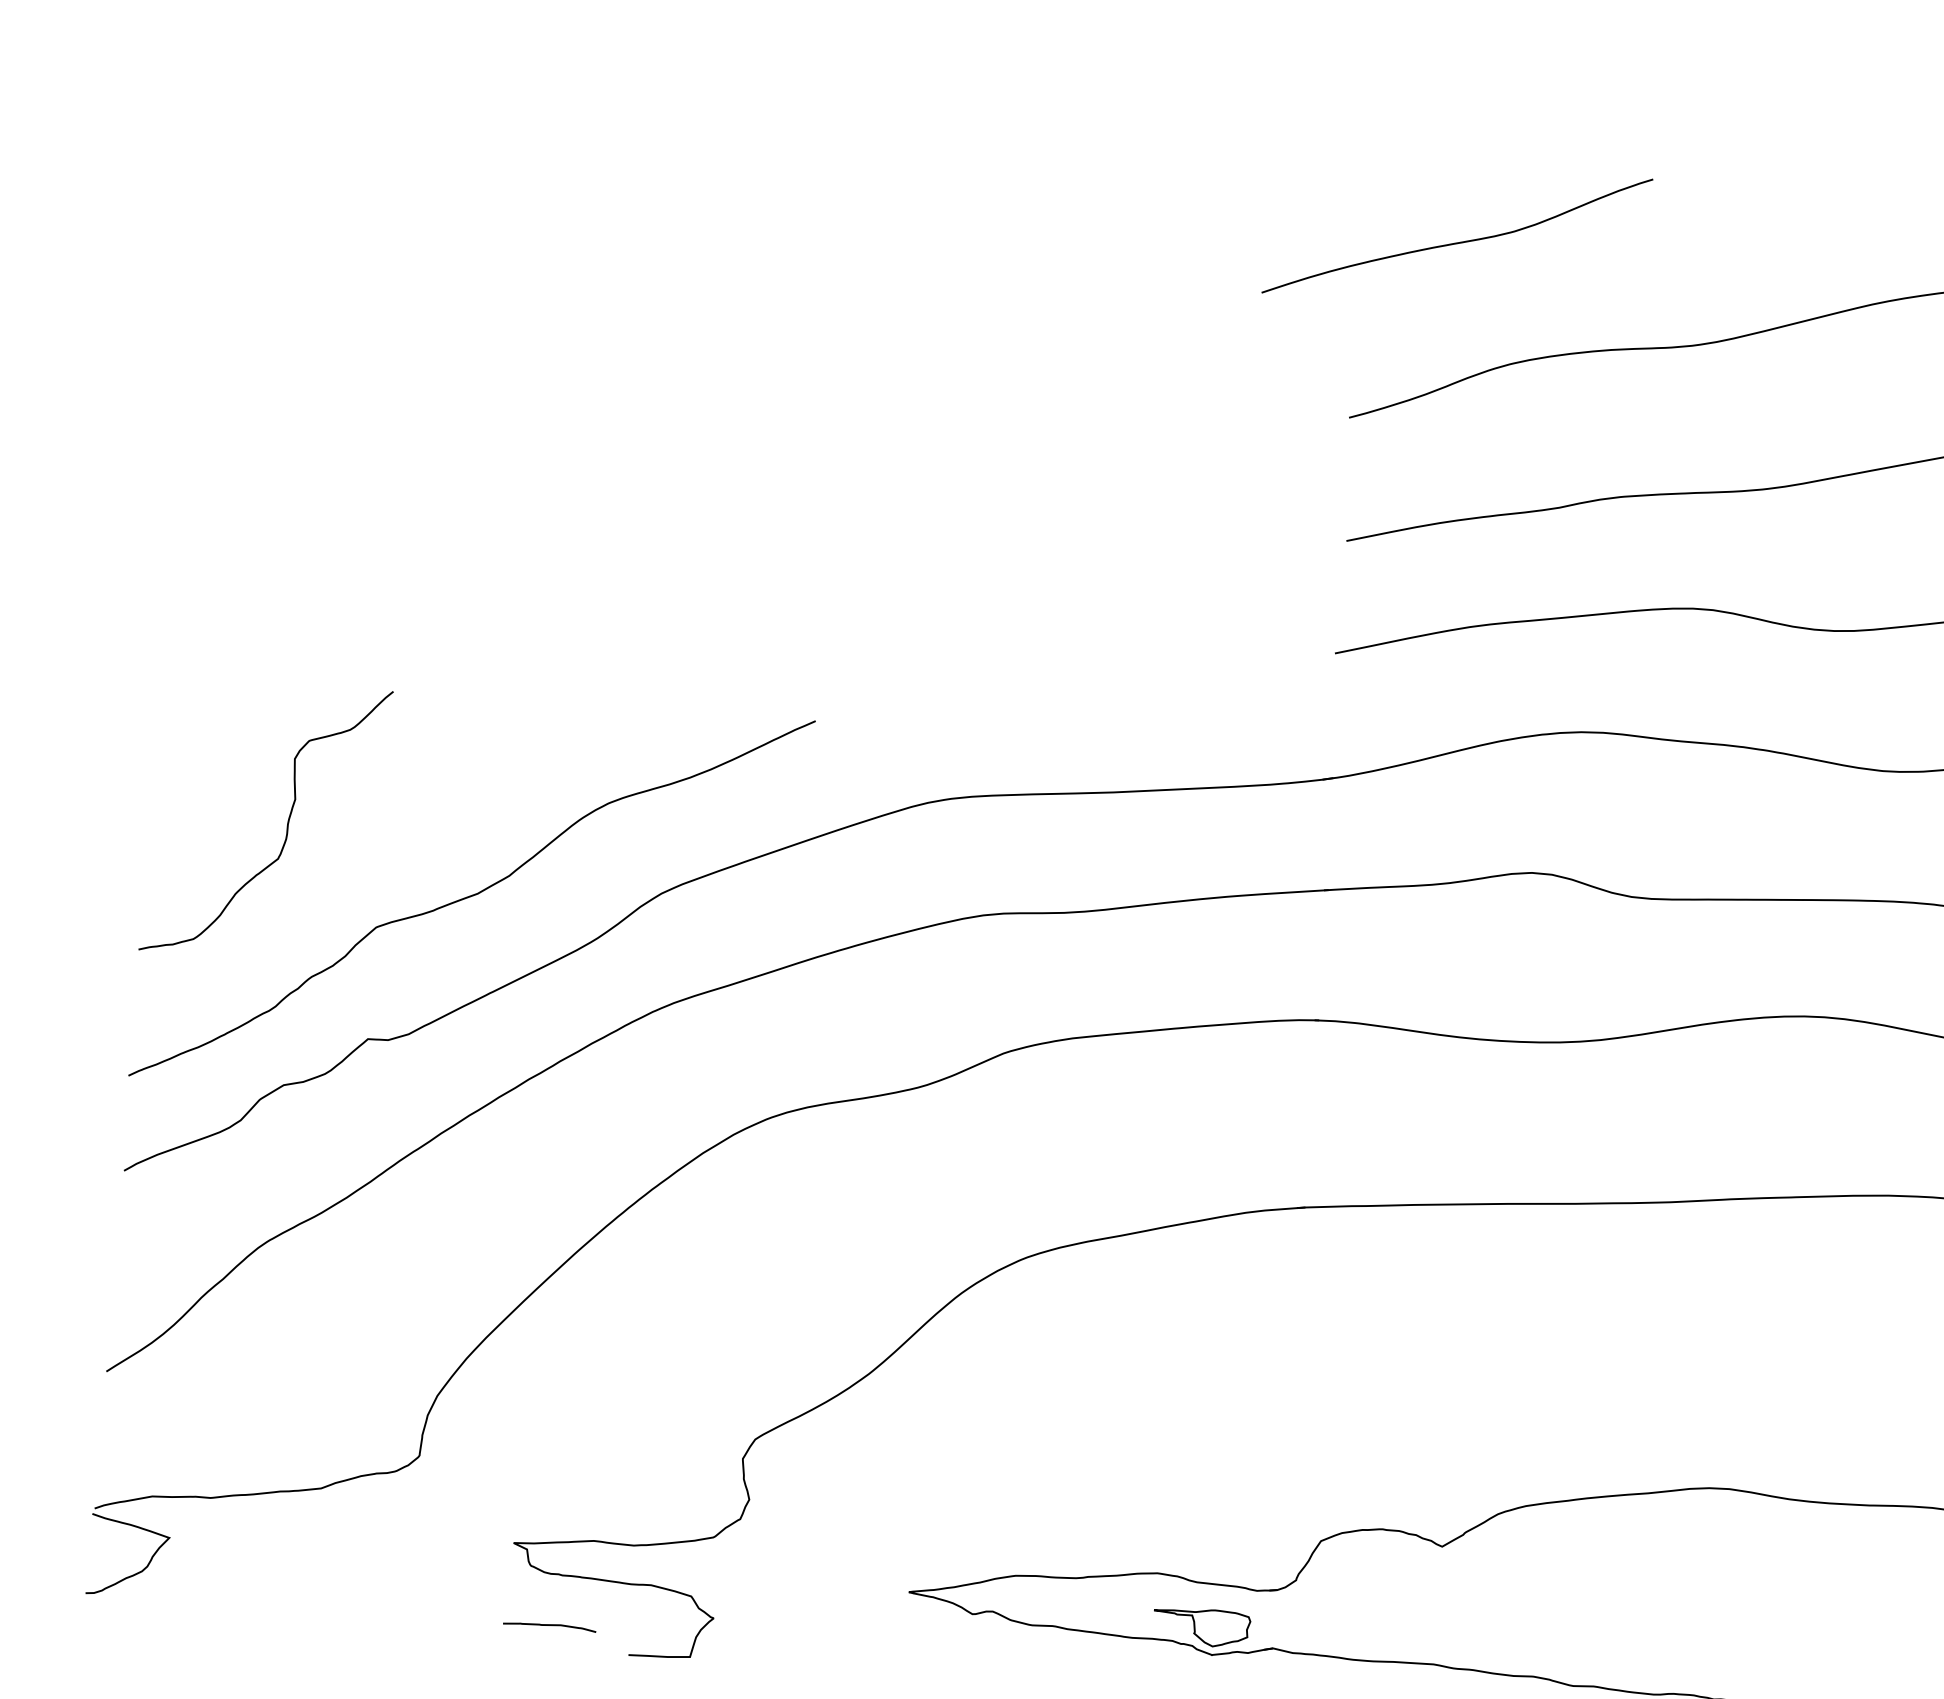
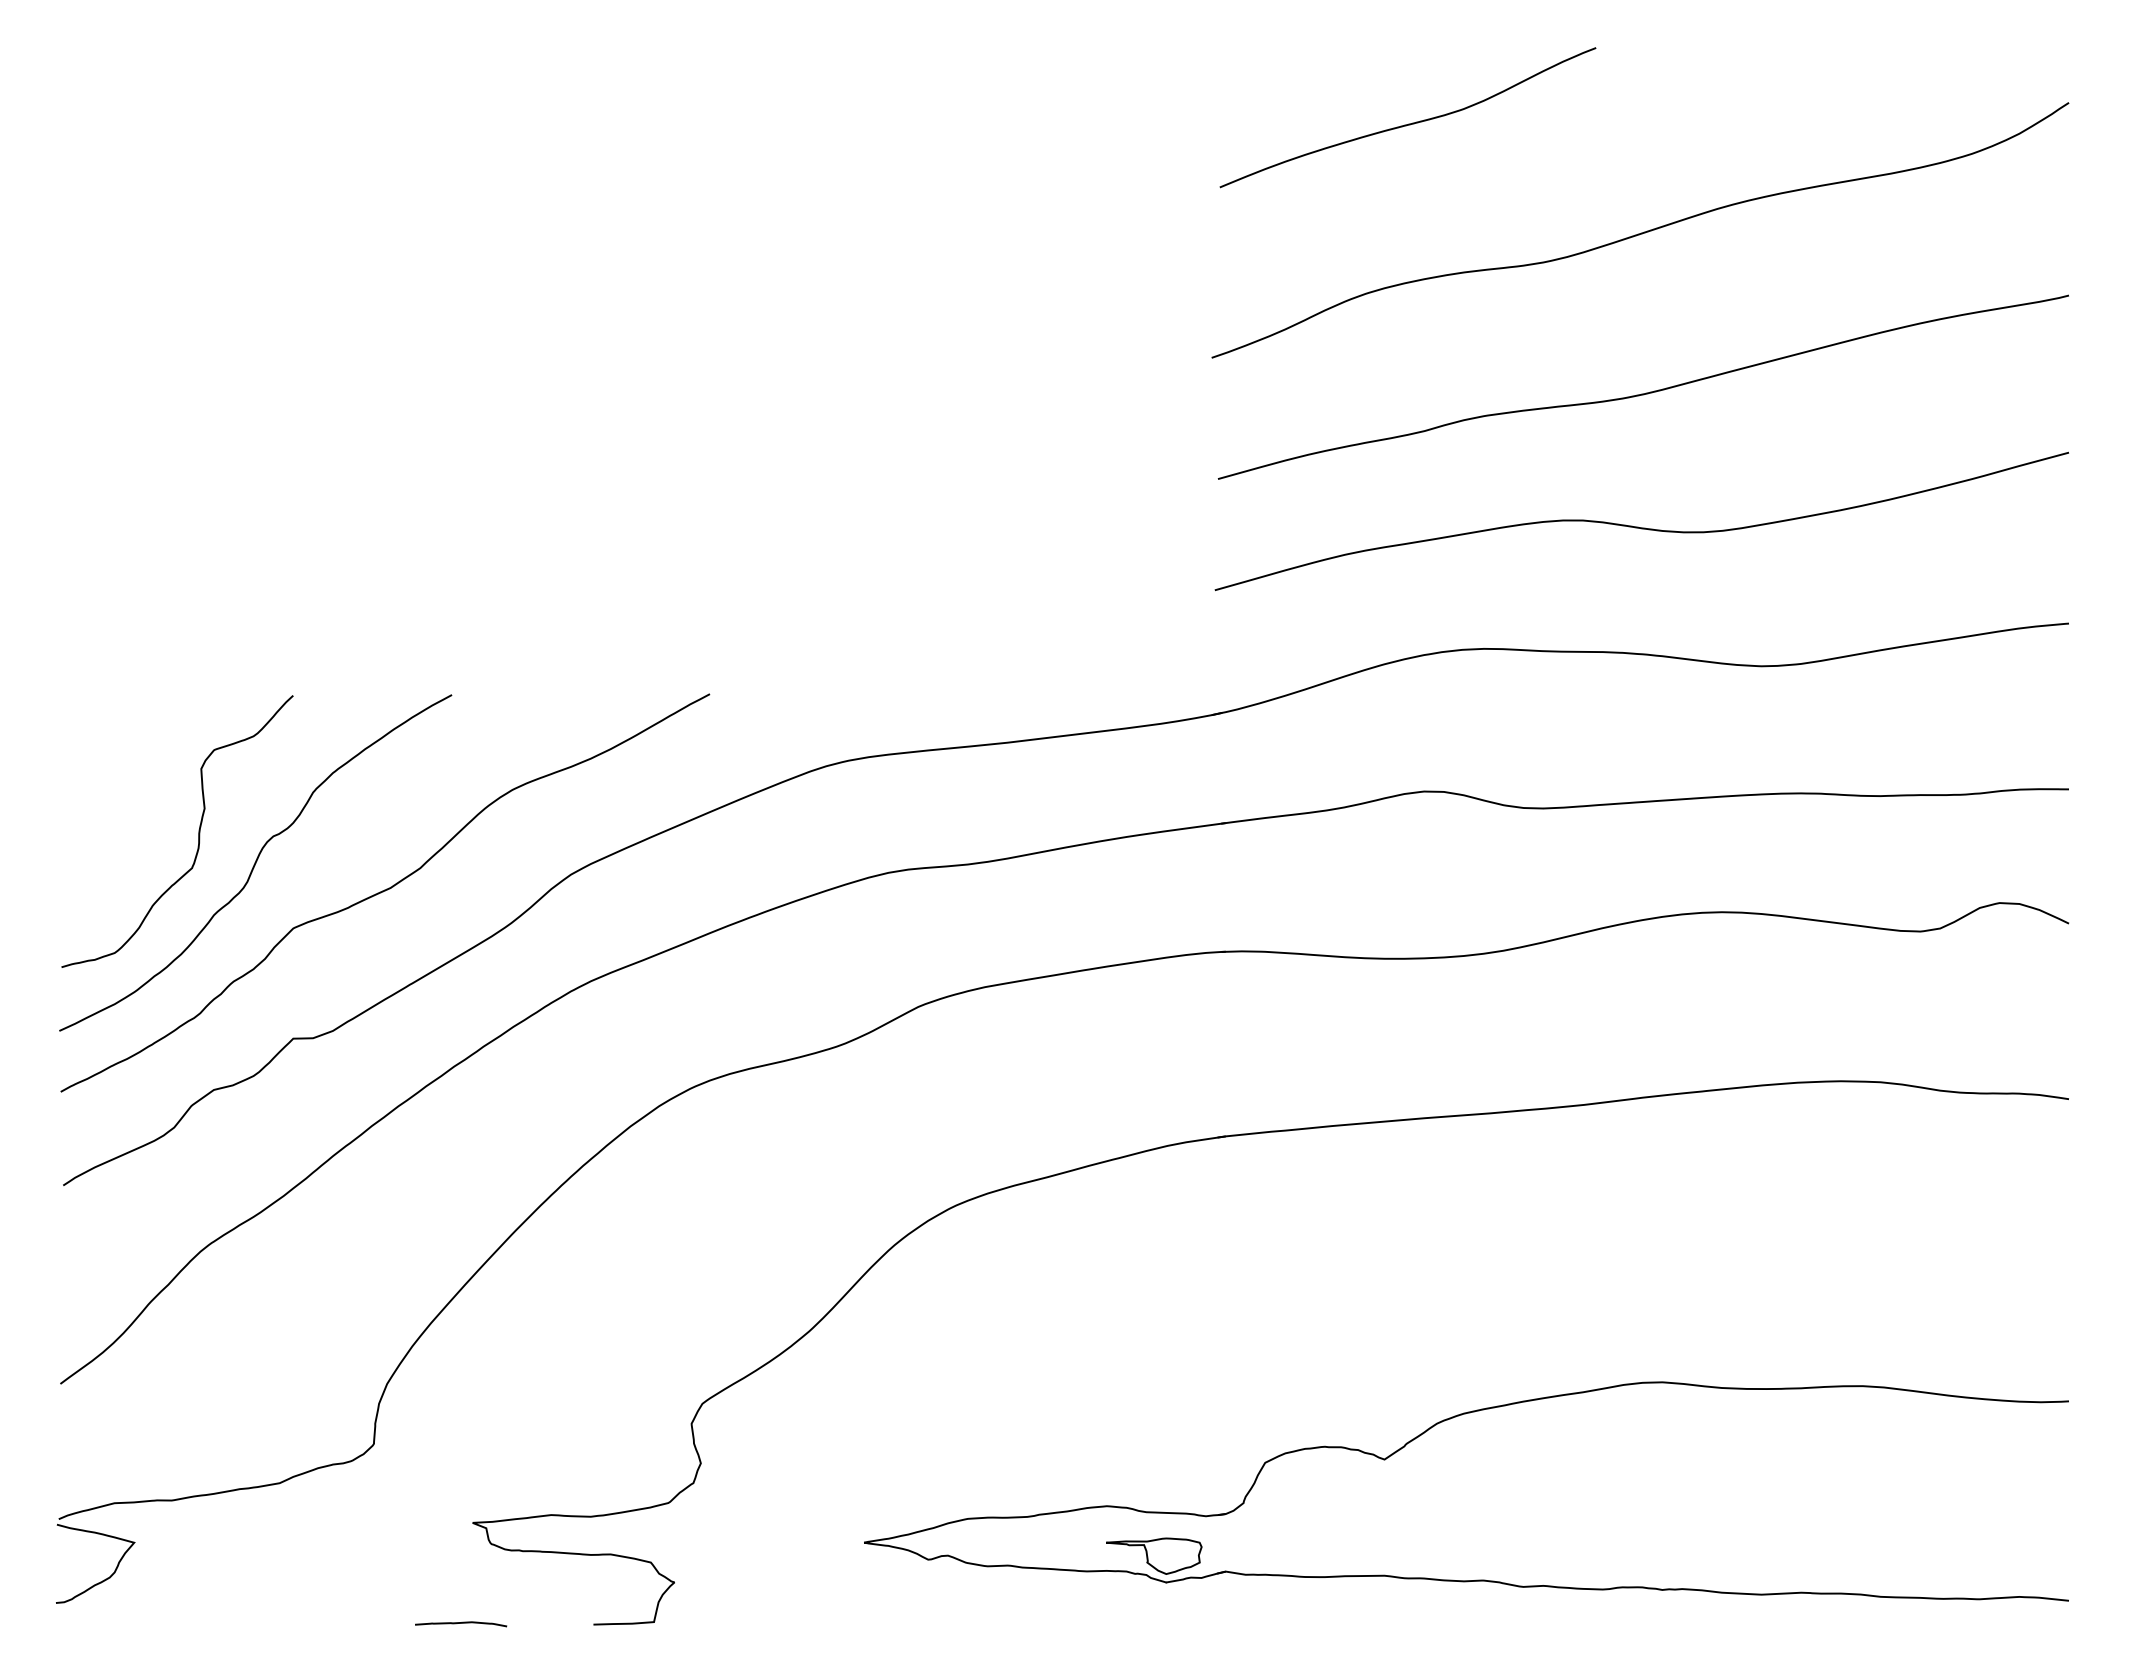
curve: (1457, 241) -> (1408, 123), moved
curve: (342, 857) -> (255, 862), added
curve: (550, 1625) -> (461, 1623), moved

